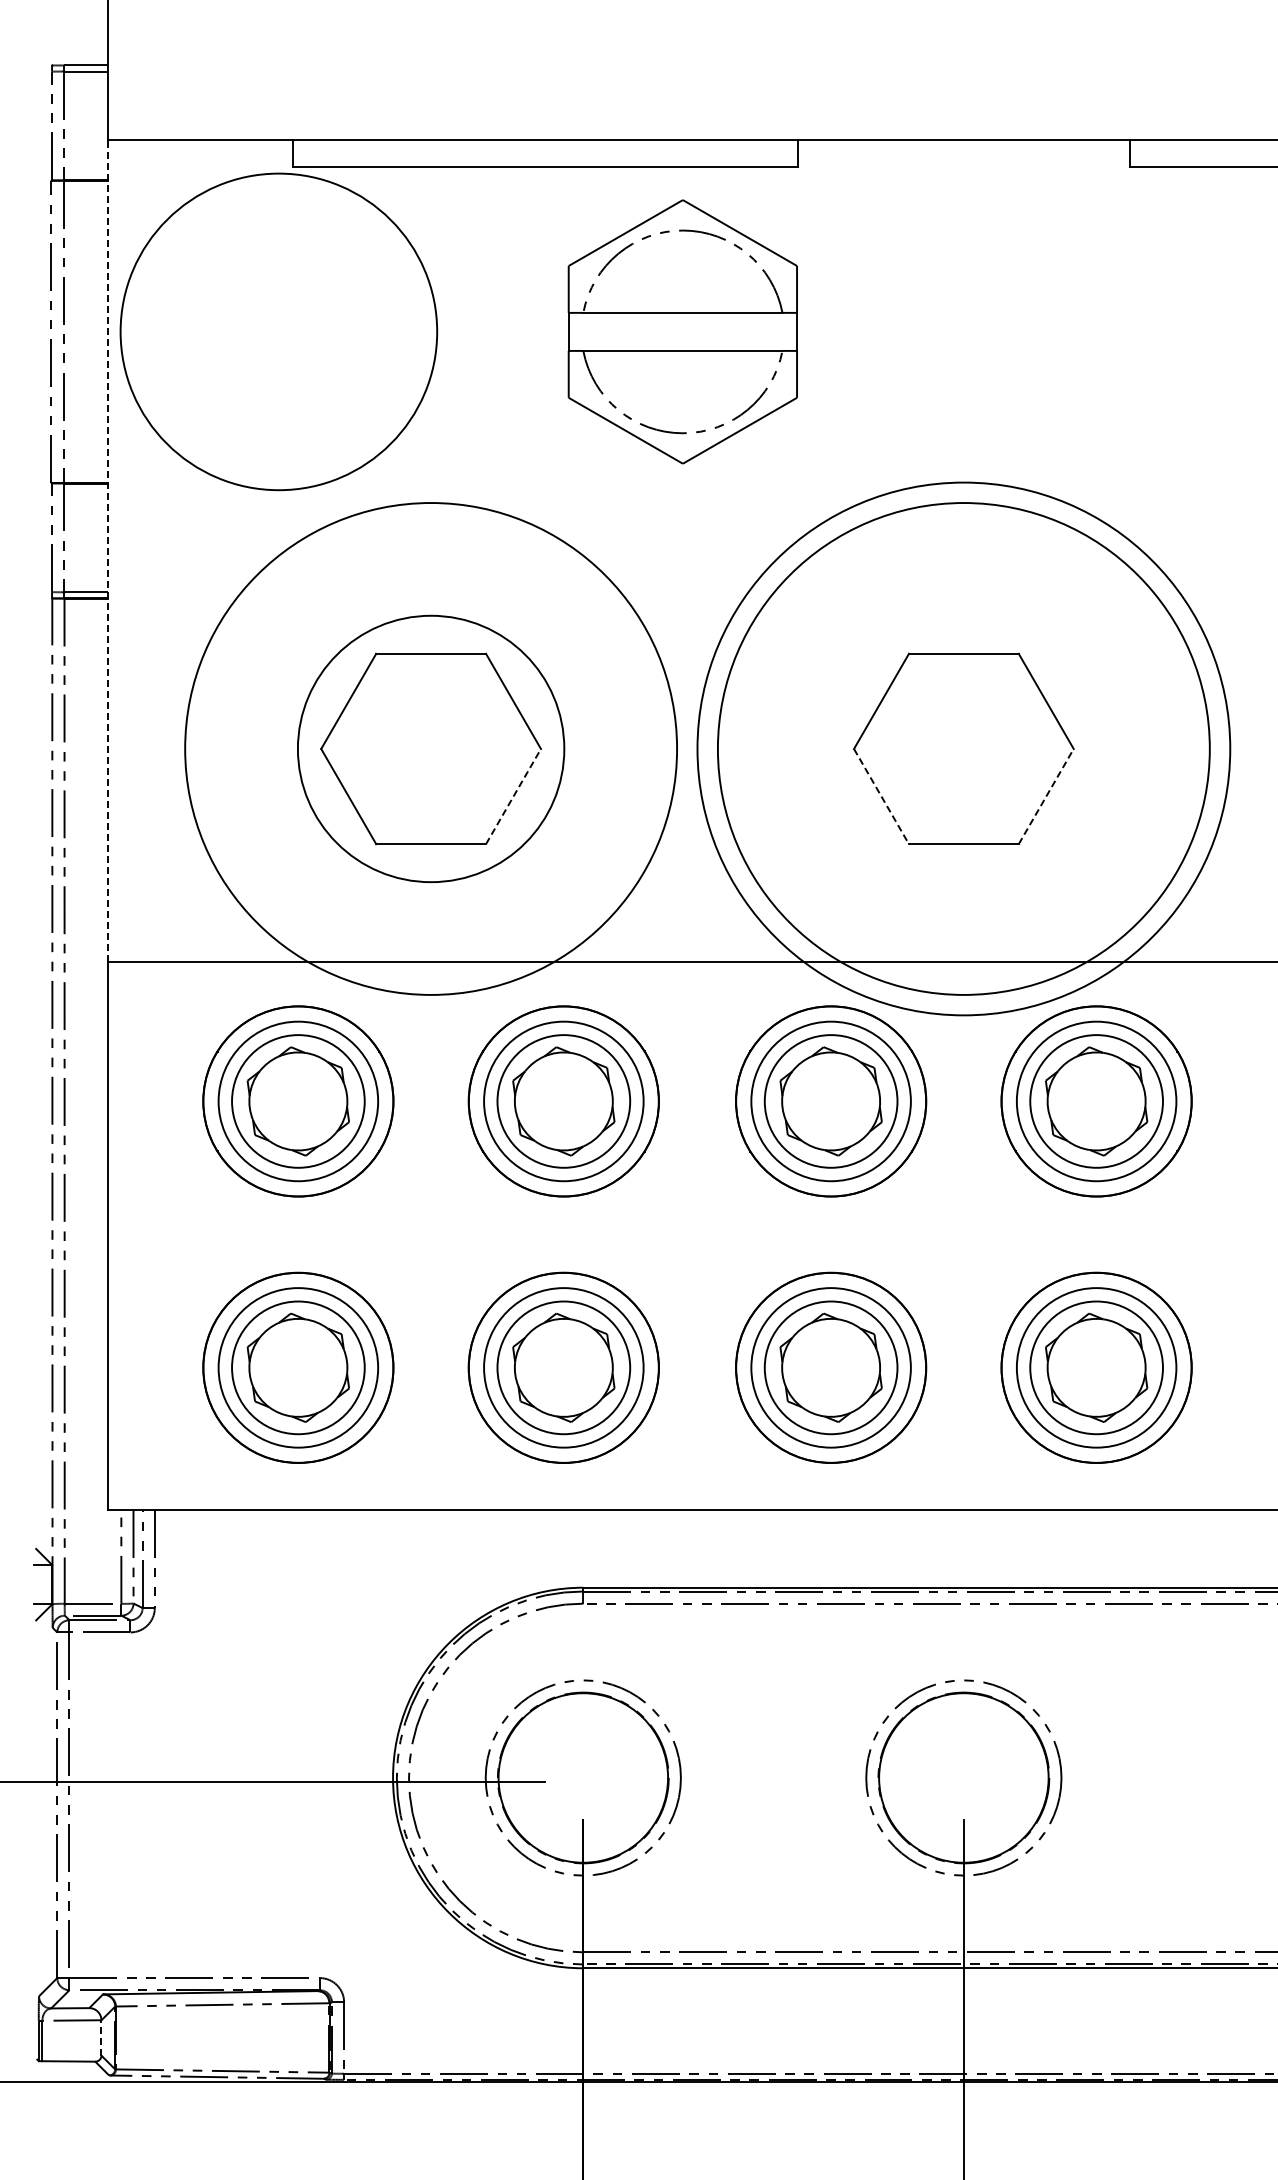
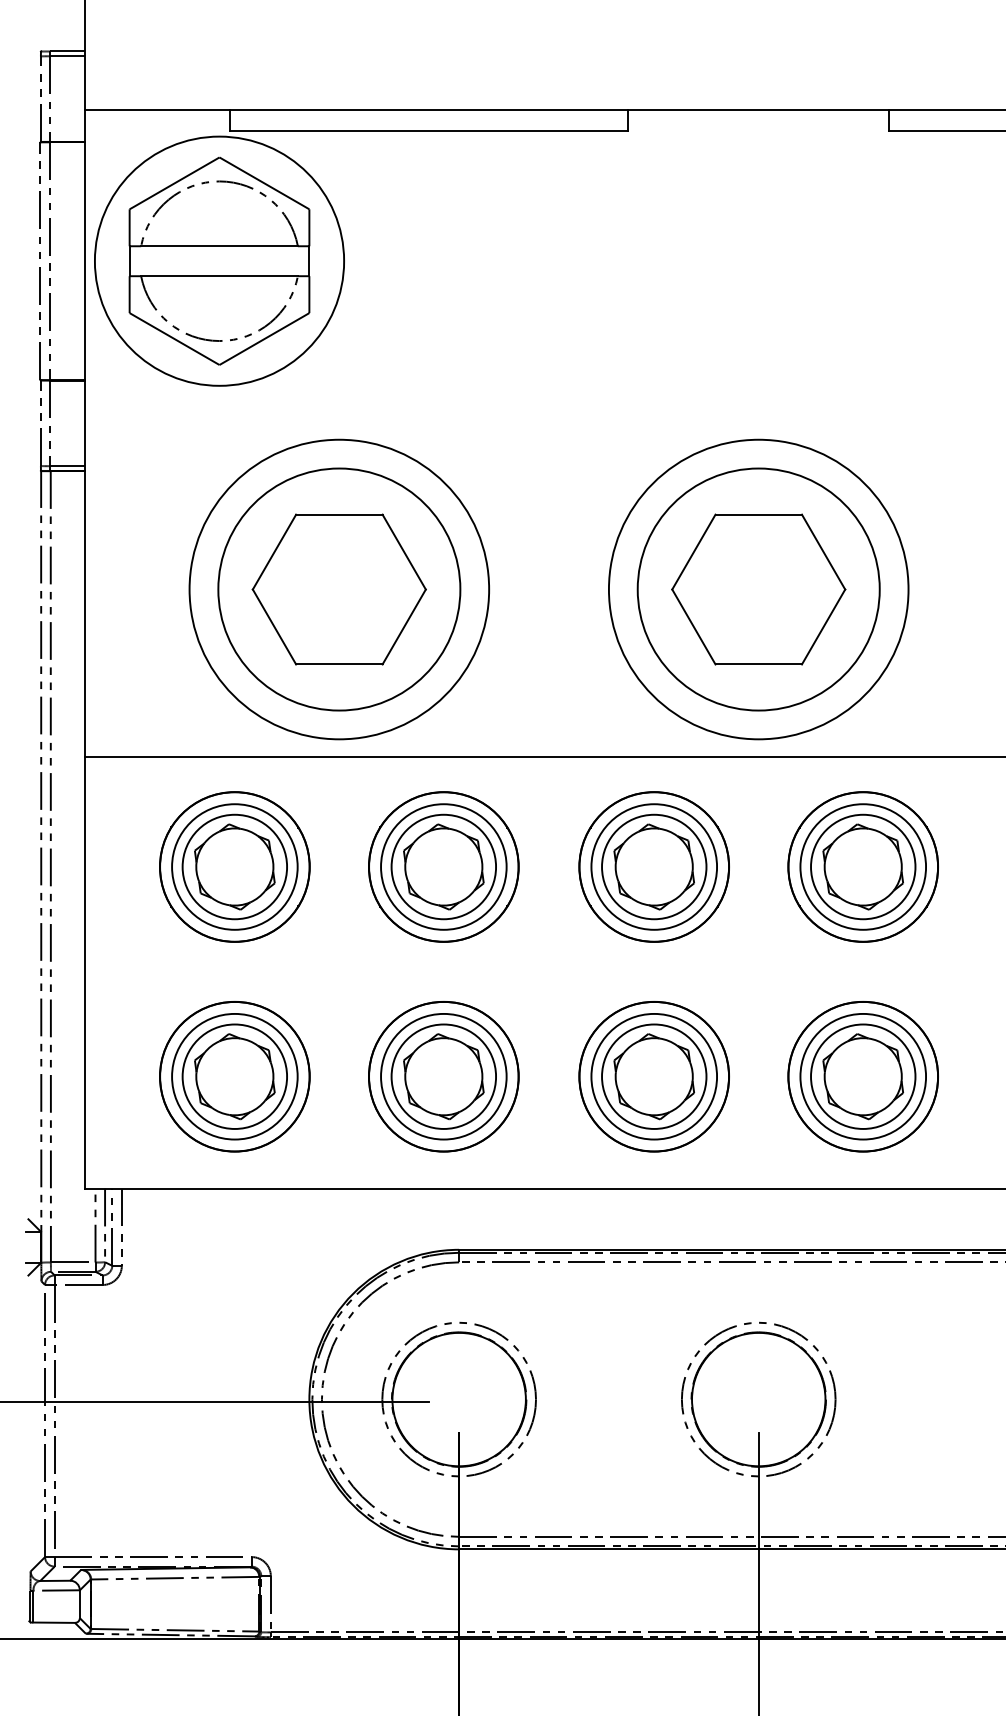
part: (682, 331) -> (219, 260), moved
line: (107, 551) -> (84, 434), dashed -> solid
circle: (430, 748) -> (338, 589), size x0.62
circle: (430, 748) -> (338, 589), size x1.43
circle: (963, 748) -> (758, 589), size x0.62
circle: (963, 748) -> (758, 589), size x0.71
line: (513, 796) -> (404, 626), dashed -> solid
line: (881, 796) -> (693, 626), dashed -> solid
line: (1046, 796) -> (823, 626), dashed -> solid
line: (101, 2037) -> (79, 1603), dashed -> solid

